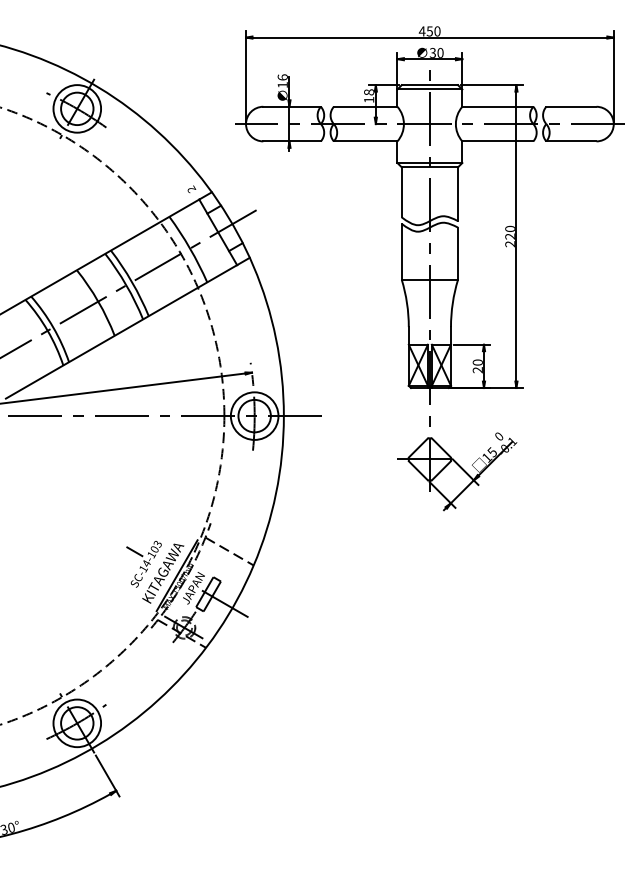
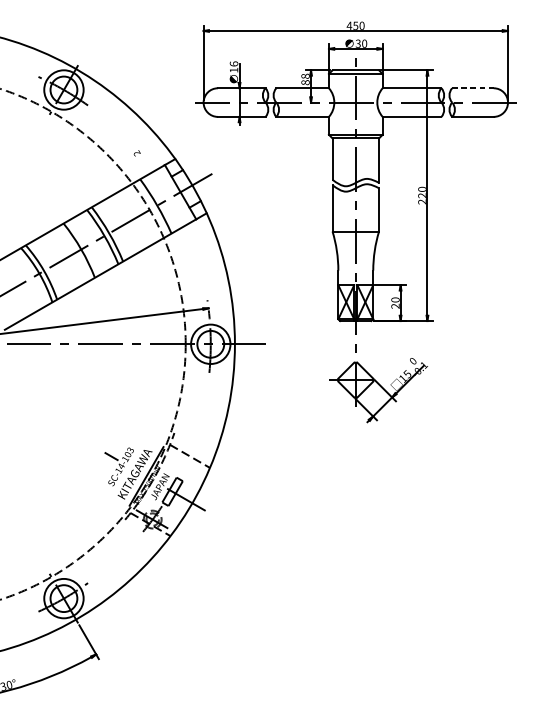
text: (369, 99) -> (305, 82), 18 -> 88
line: (571, 106) -> (473, 88), solid -> dashed
text: (191, 188) -> (136, 152), moved

